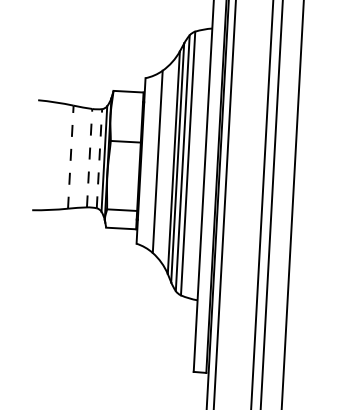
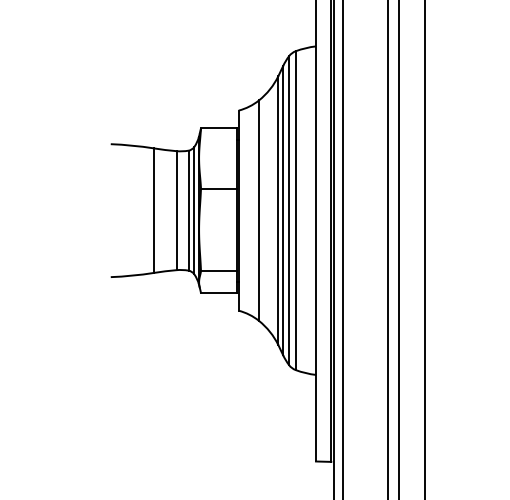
line: (70, 157) -> (153, 210), dashed -> solid
line: (89, 158) -> (176, 210), dashed -> solid
line: (99, 158) -> (188, 210), dashed -> solid

